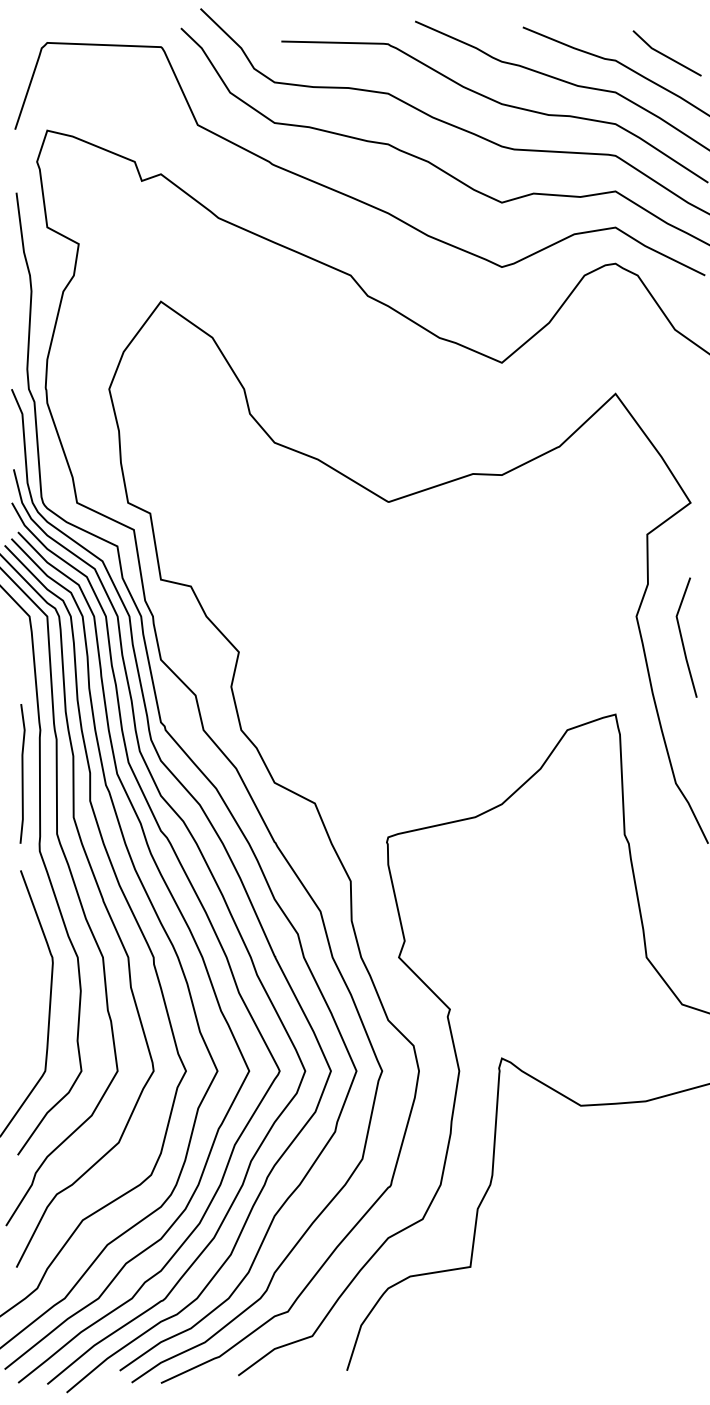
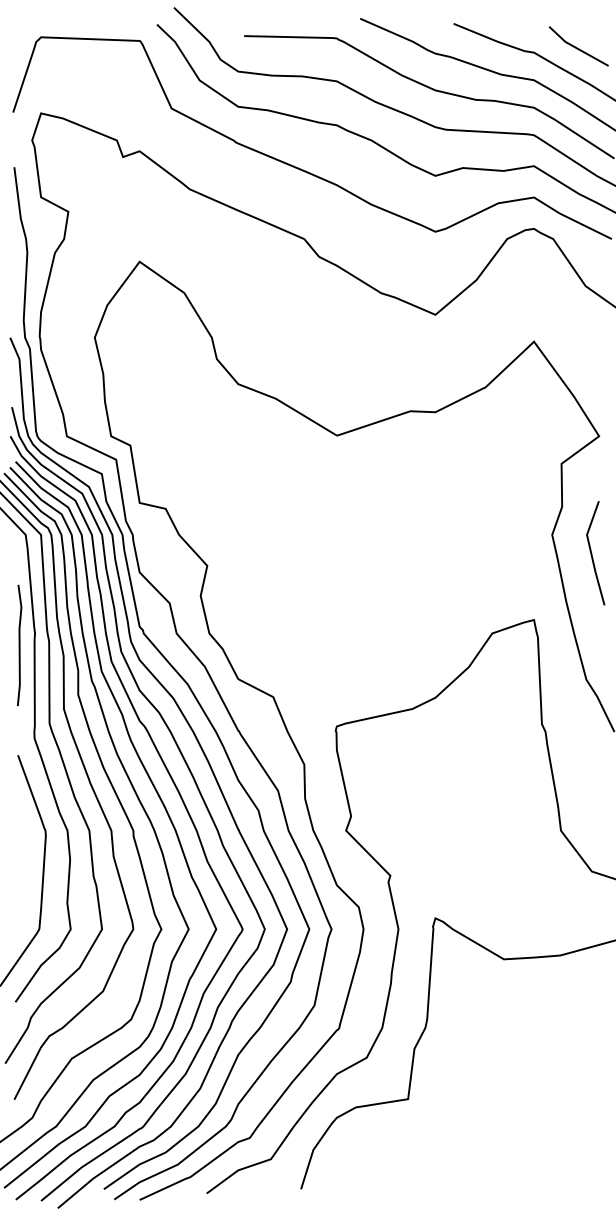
line: (22, 772) -> (19, 644), moved

